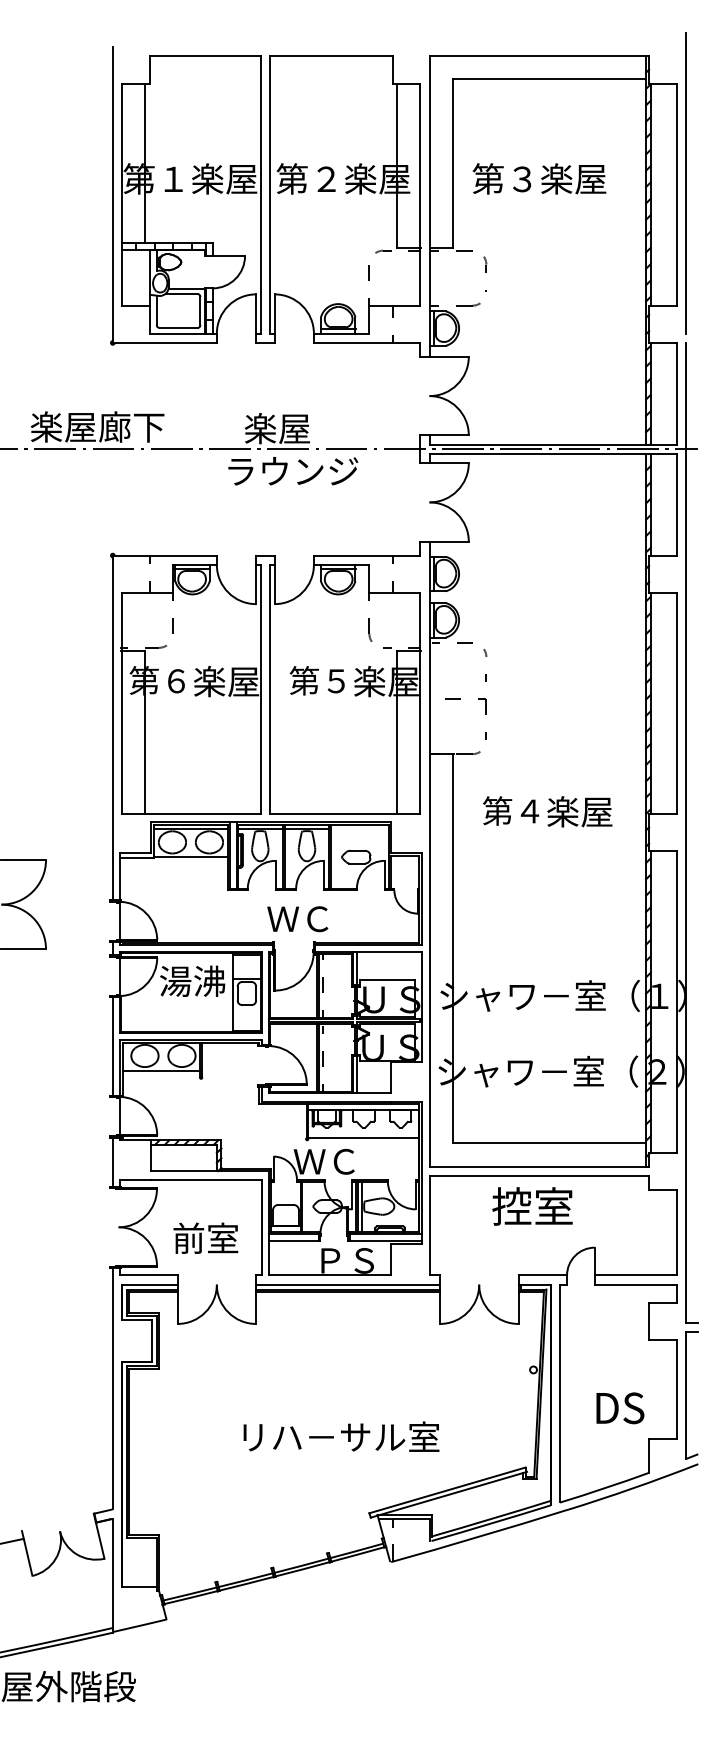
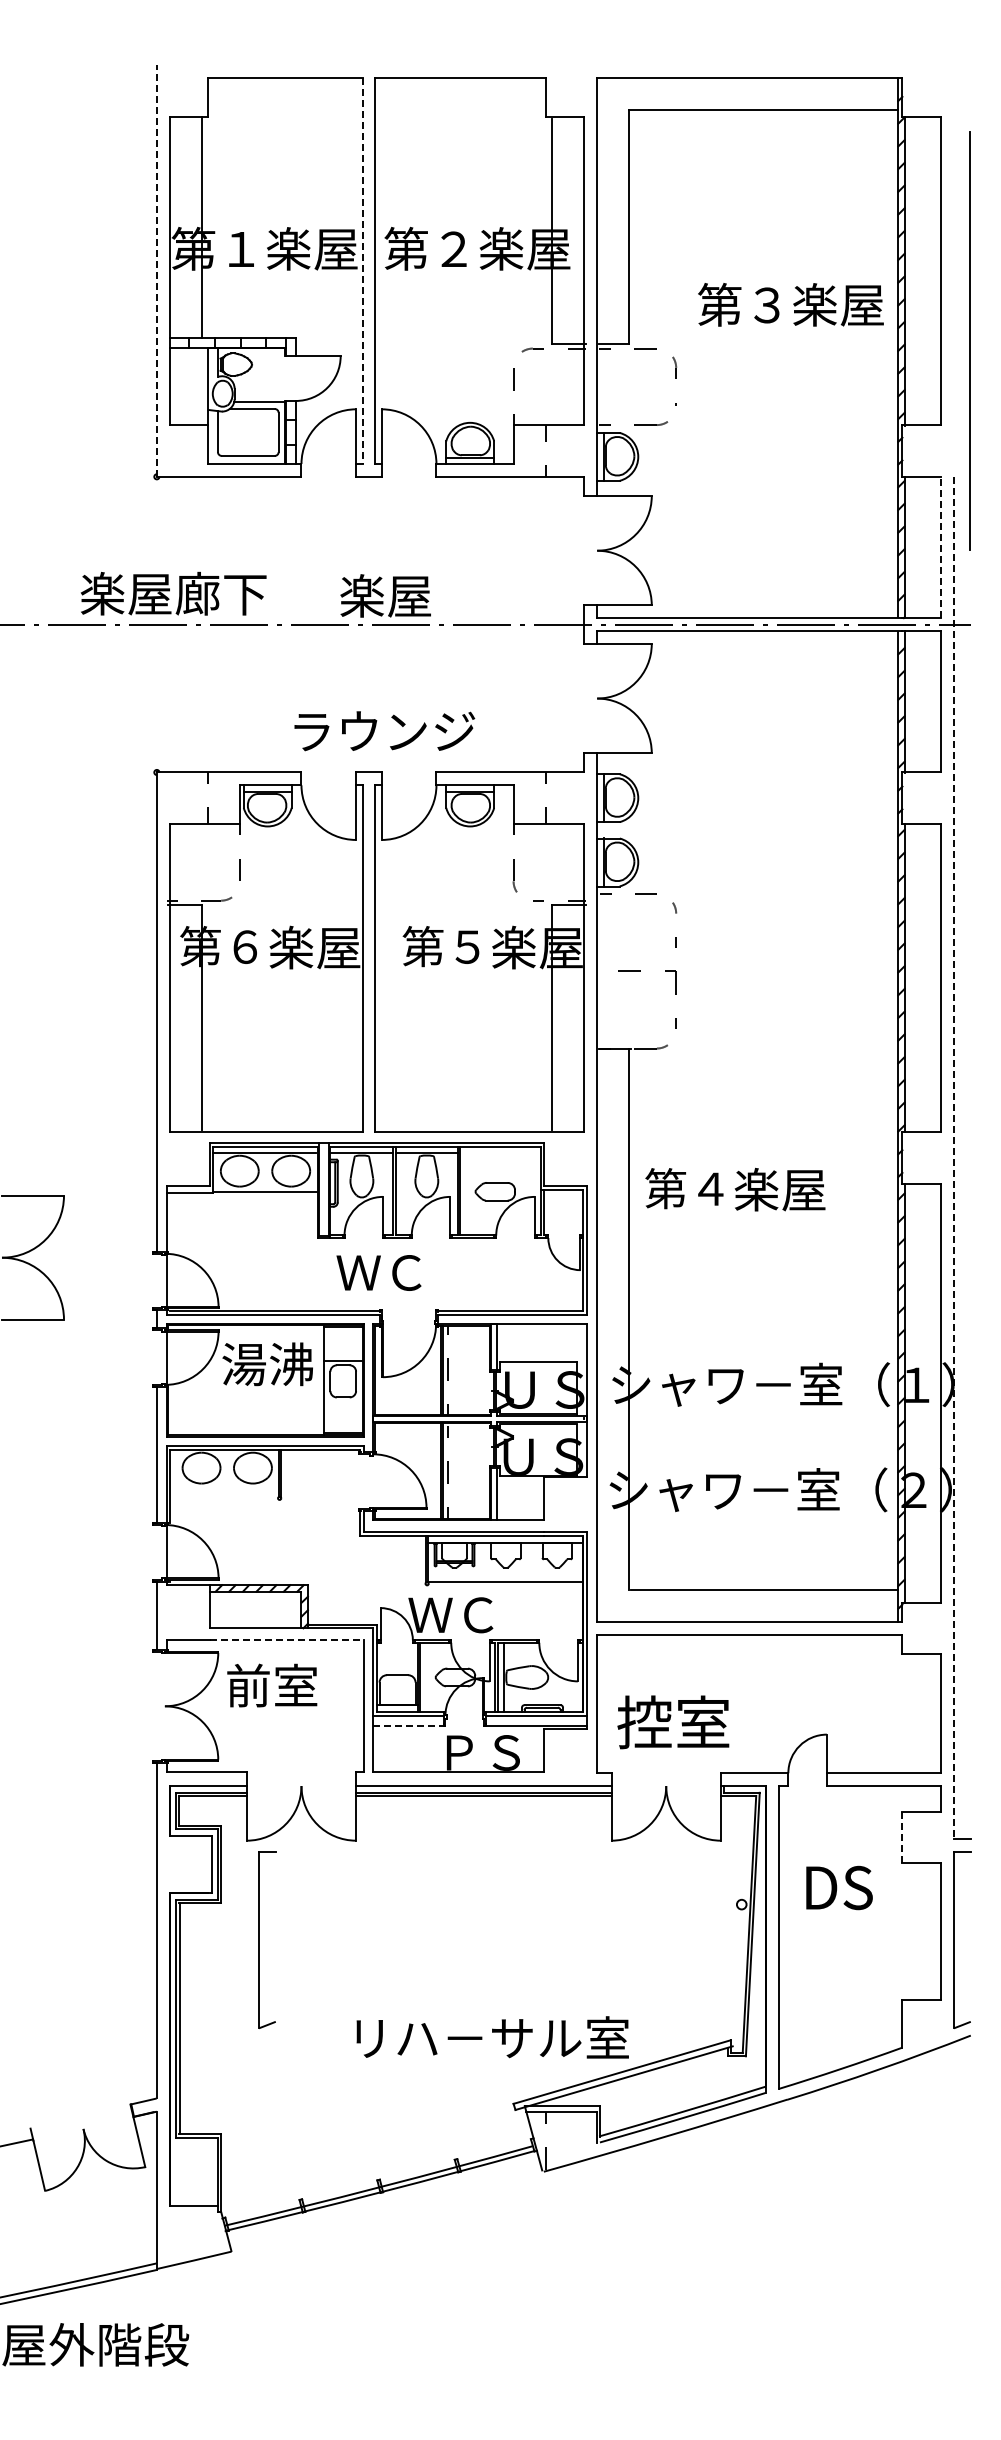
text: (539, 178) -> (790, 304), moved
line: (685, 183) -> (969, 340), moved
line: (112, 195) -> (156, 271), solid -> dashed
line: (260, 195) -> (362, 271), solid -> dashed
line: (677, 393) -> (941, 547), solid -> dashed
text: (97, 426) -> (173, 593), moved
text: (293, 471) -> (384, 731), moved
text: (547, 811) -> (735, 1189), moved
line: (685, 833) -> (953, 1158), solid -> dashed
text: (297, 918) -> (378, 1272), moved
line: (161, 1070) -> (224, 1488), removed
line: (206, 1179) -> (287, 1639), solid -> dashed
text: (532, 1206) -> (673, 1722), moved
text: (206, 1238) -> (272, 1685), moved
line: (294, 1241) -> (409, 1725), solid -> dashed
line: (649, 1321) -> (902, 1837), solid -> dashed
part: (186, 1395) -> (259, 1939), added
text: (620, 1407) -> (839, 1887), moved
text: (341, 1436) -> (492, 2037), moved

